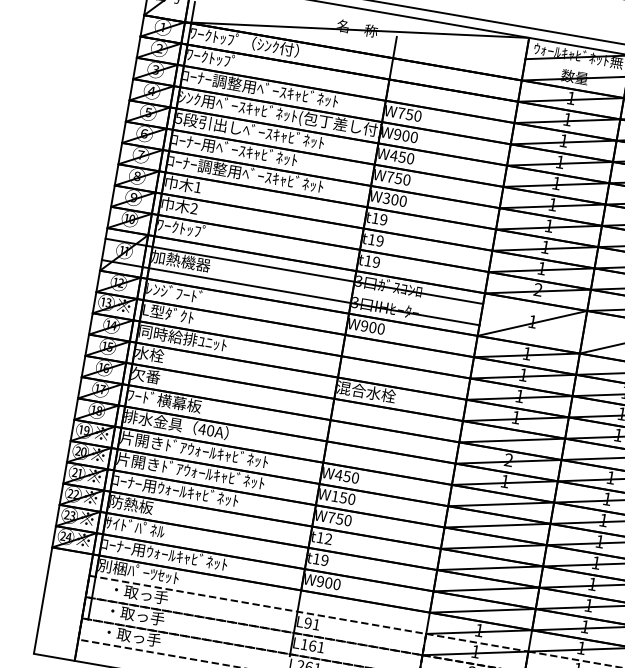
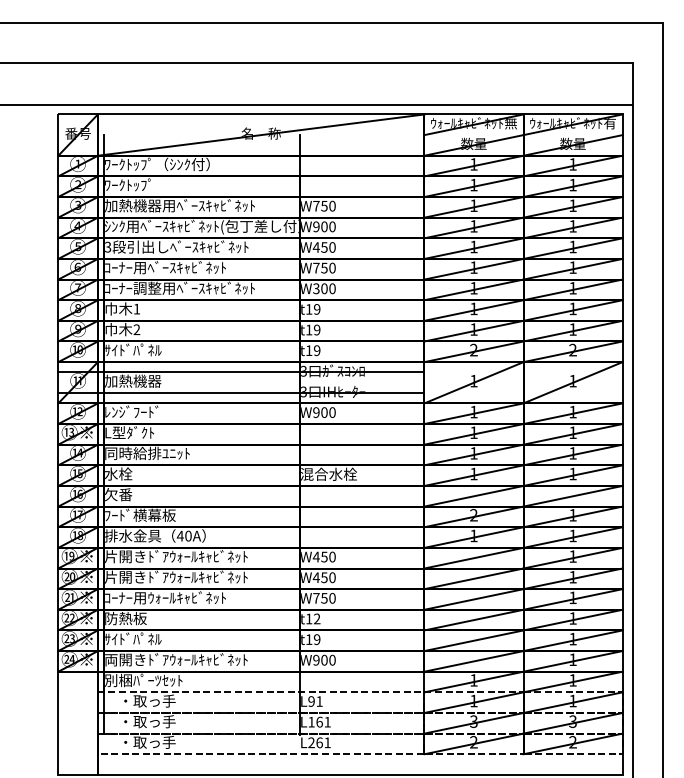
text: (212, 79) -> (133, 205), ｺｰﾅｰ調整用ﾍﾞｰｽｷｬﾋﾞﾈｯﾄ -> 加熱機器用ﾍﾞｰｽｷｬﾋﾞﾈｯﾄ
text: (179, 117) -> (108, 246), 5 -> 3
text: (187, 228) -> (133, 349), ﾜｰｸﾄｯﾌﾟ -> ｻｲﾄﾞﾊﾟﾈﾙ
text: (334, 496) -> (315, 577), W150 -> W450
text: (176, 555) -> (176, 659), ｺｰﾅｰ用ｳｫｰﾙｷｬﾋﾞﾈｯﾄ -> 両開きﾄﾞｱｳｫｰﾙｷｬﾋﾞﾈｯﾄ

